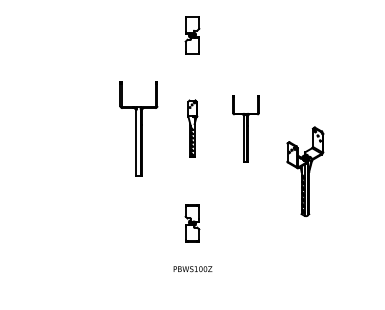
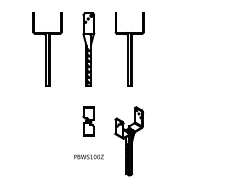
part: (192, 128) -> (88, 49), size x1.67
part: (245, 128) -> (129, 49), size x1.43
part: (305, 171) -> (129, 141), moved

